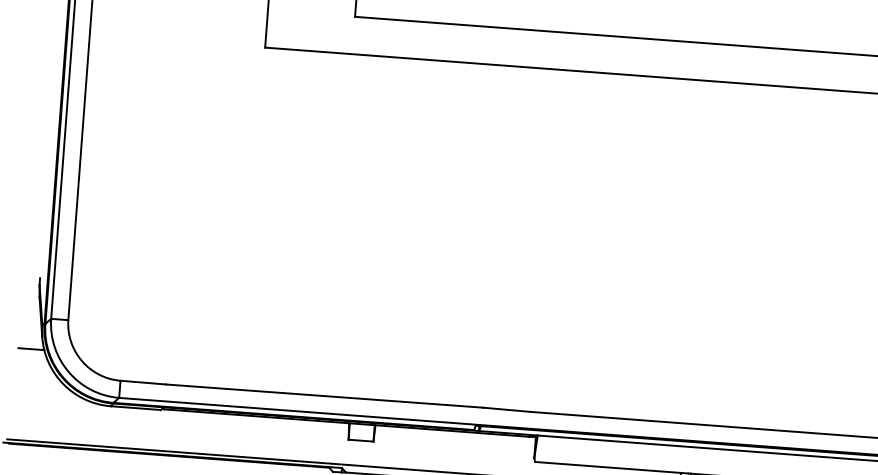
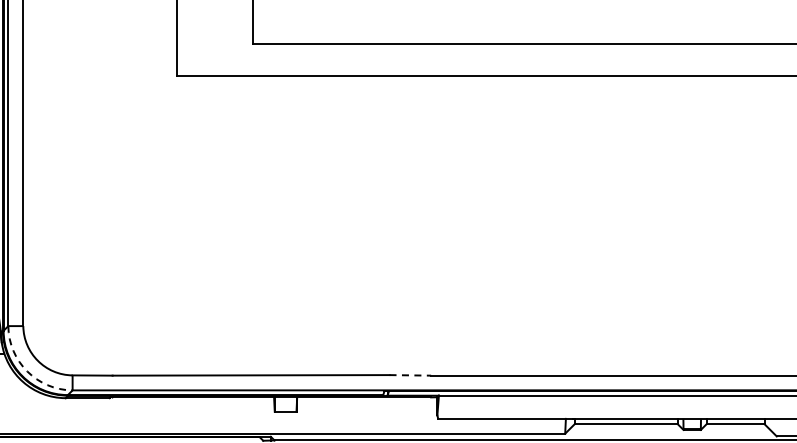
arc: (69, 372) -> (27, 371), solid -> dashed
line: (507, 409) -> (410, 375), solid -> dashed

